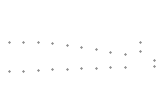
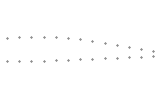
part: (139, 46) -> (141, 53), moved

